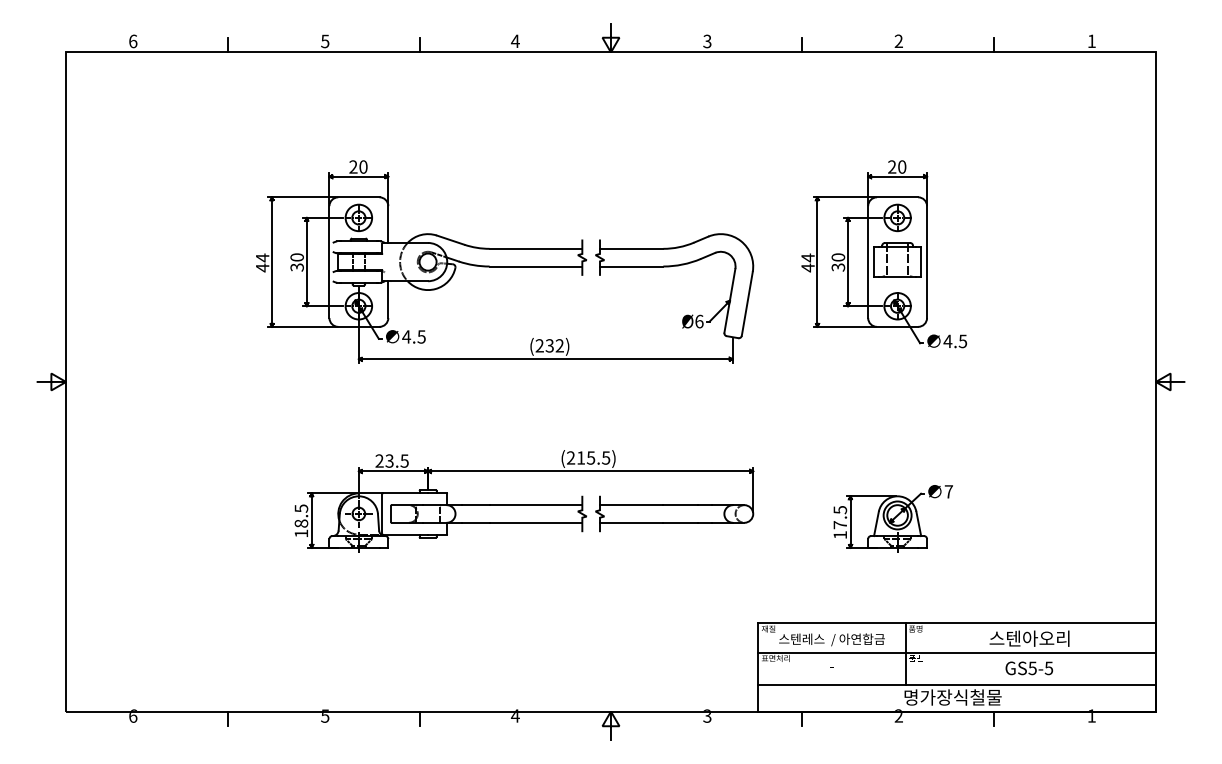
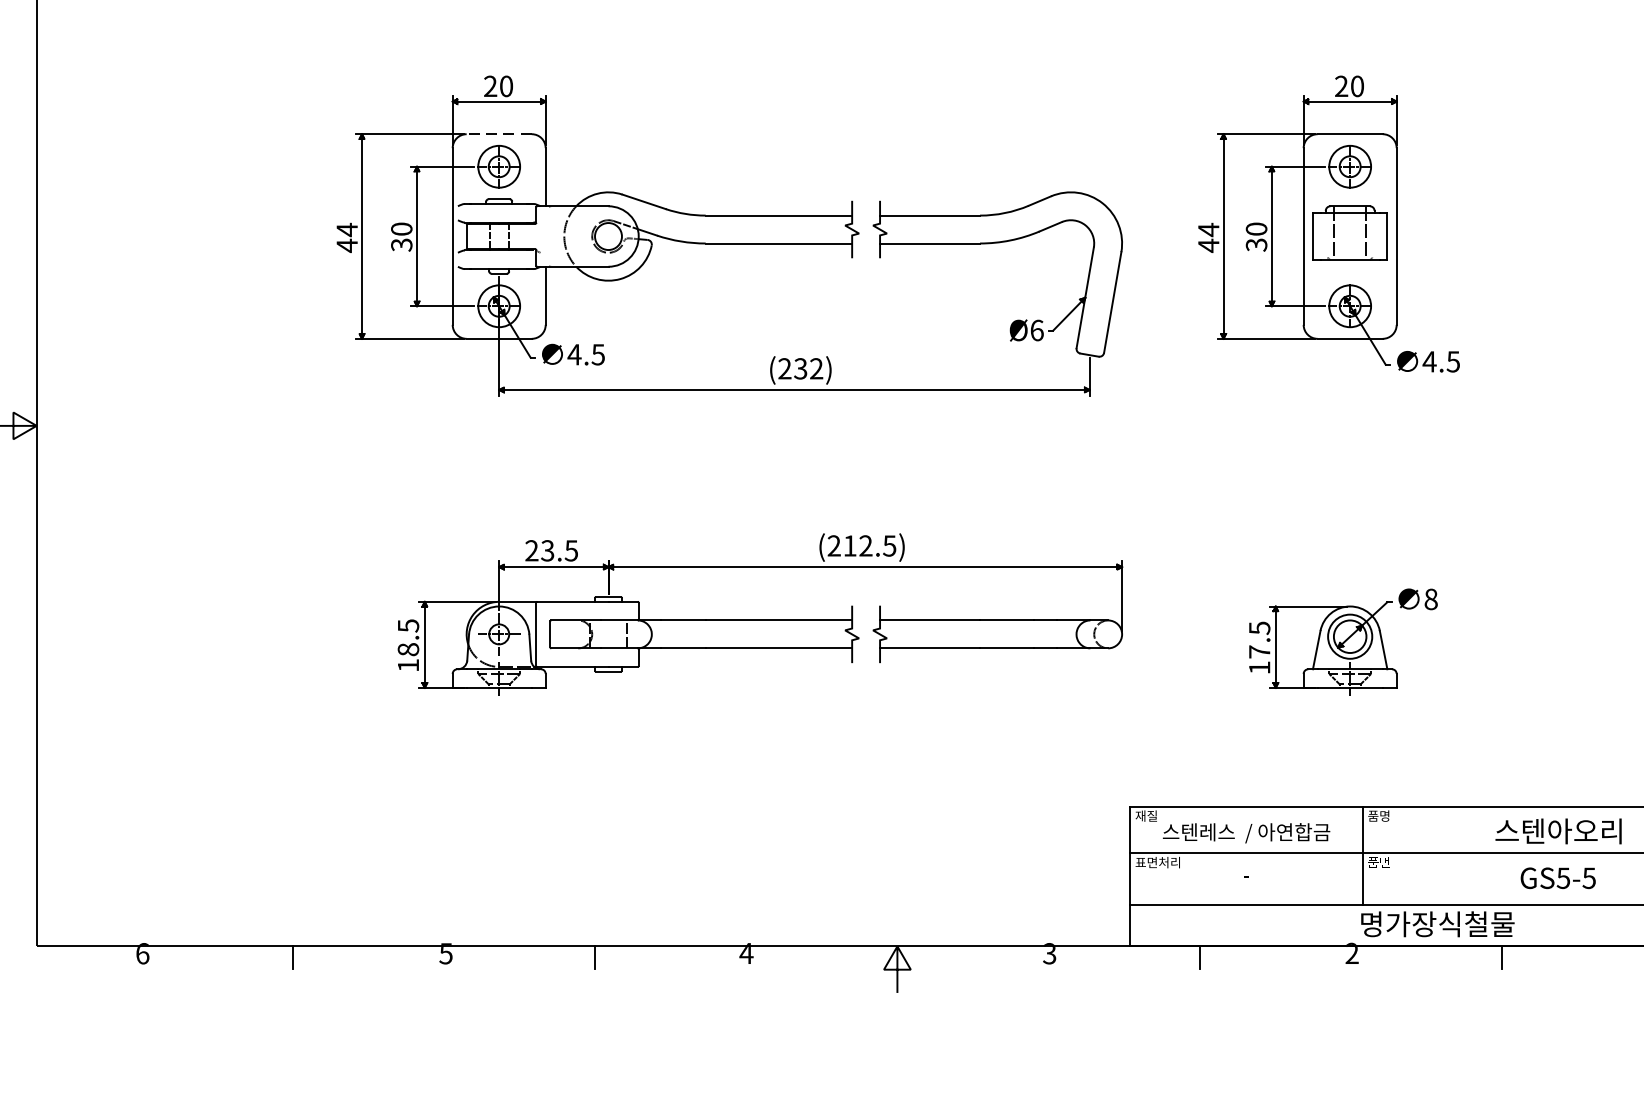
line: (358, 197) -> (498, 134), solid -> dashed
text: (591, 457) -> (866, 545), (215.5) -> (212.5)
text: (948, 491) -> (1430, 598), 7 -> 8

